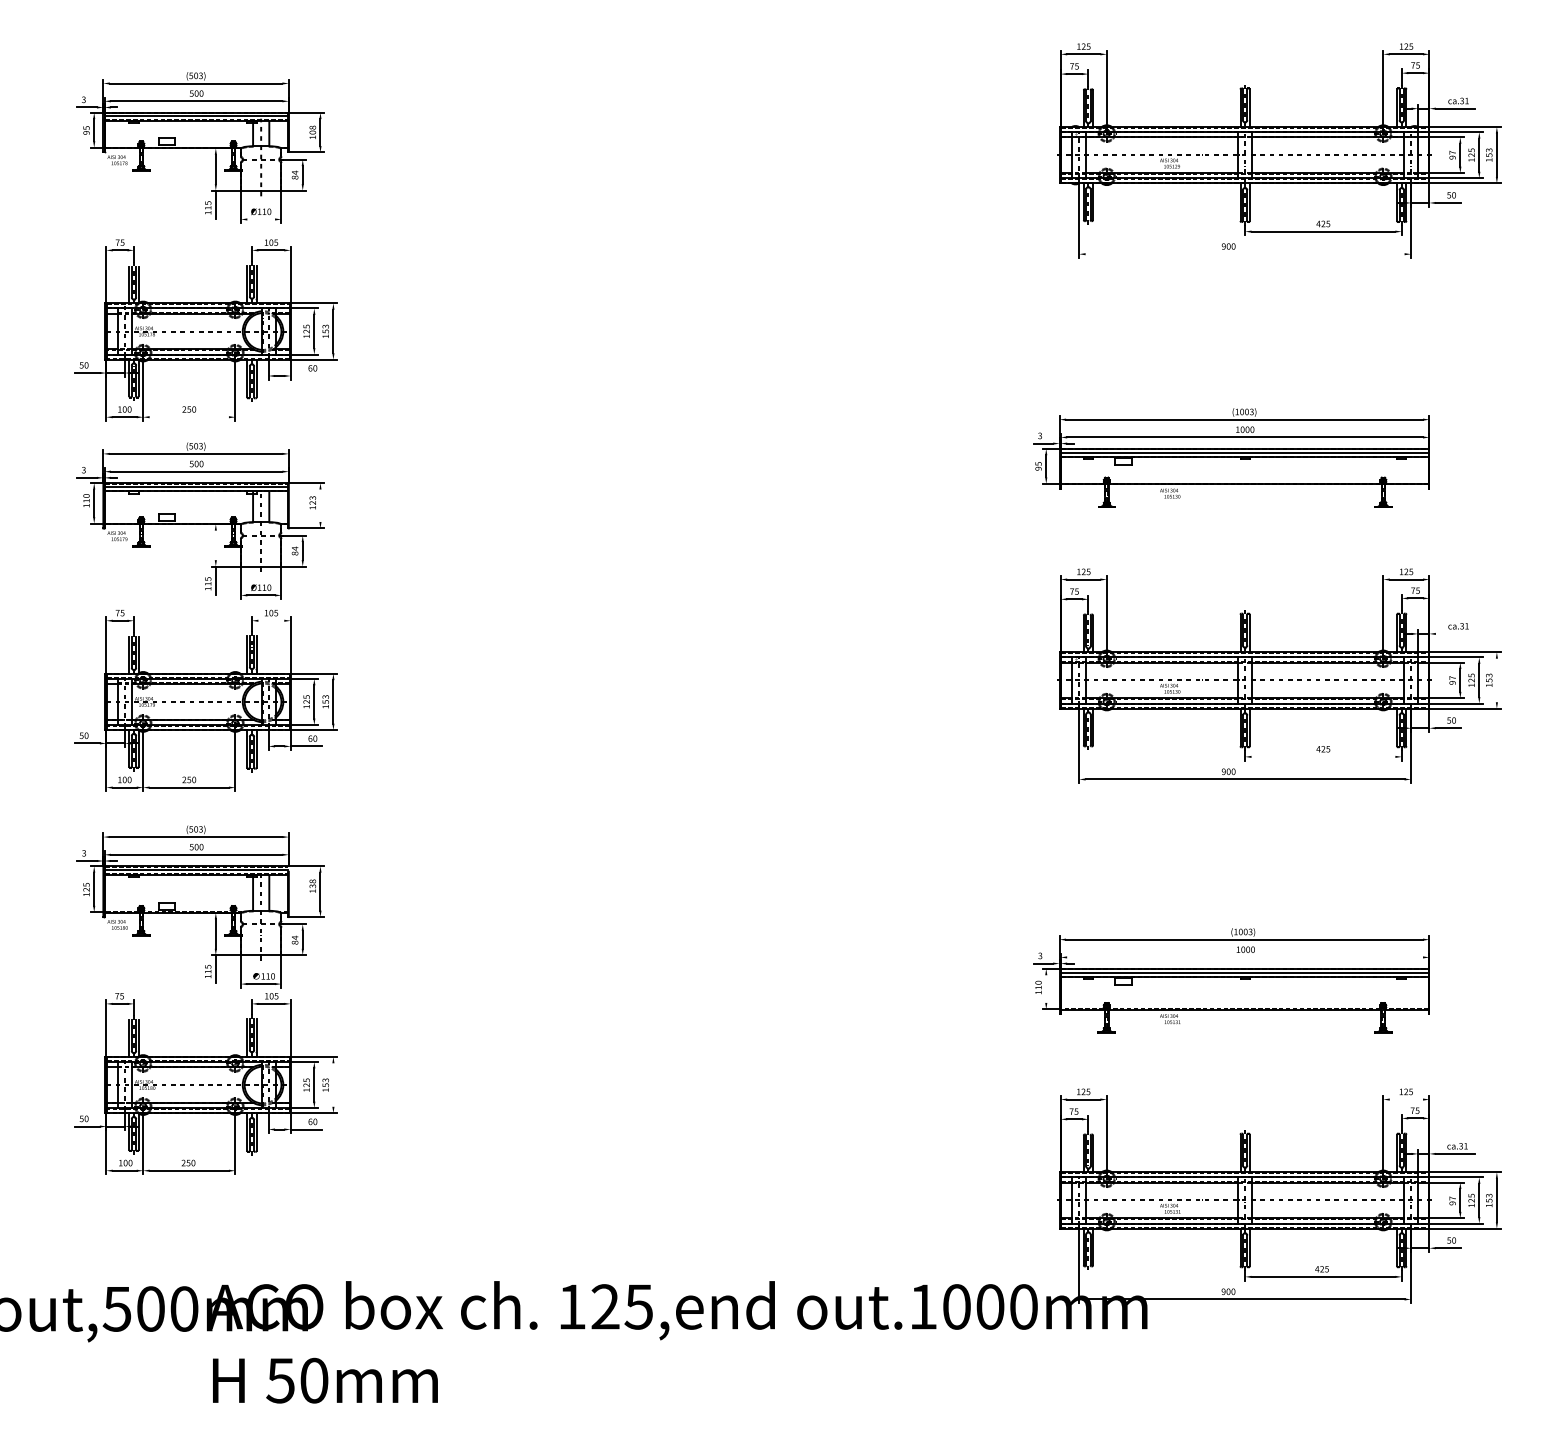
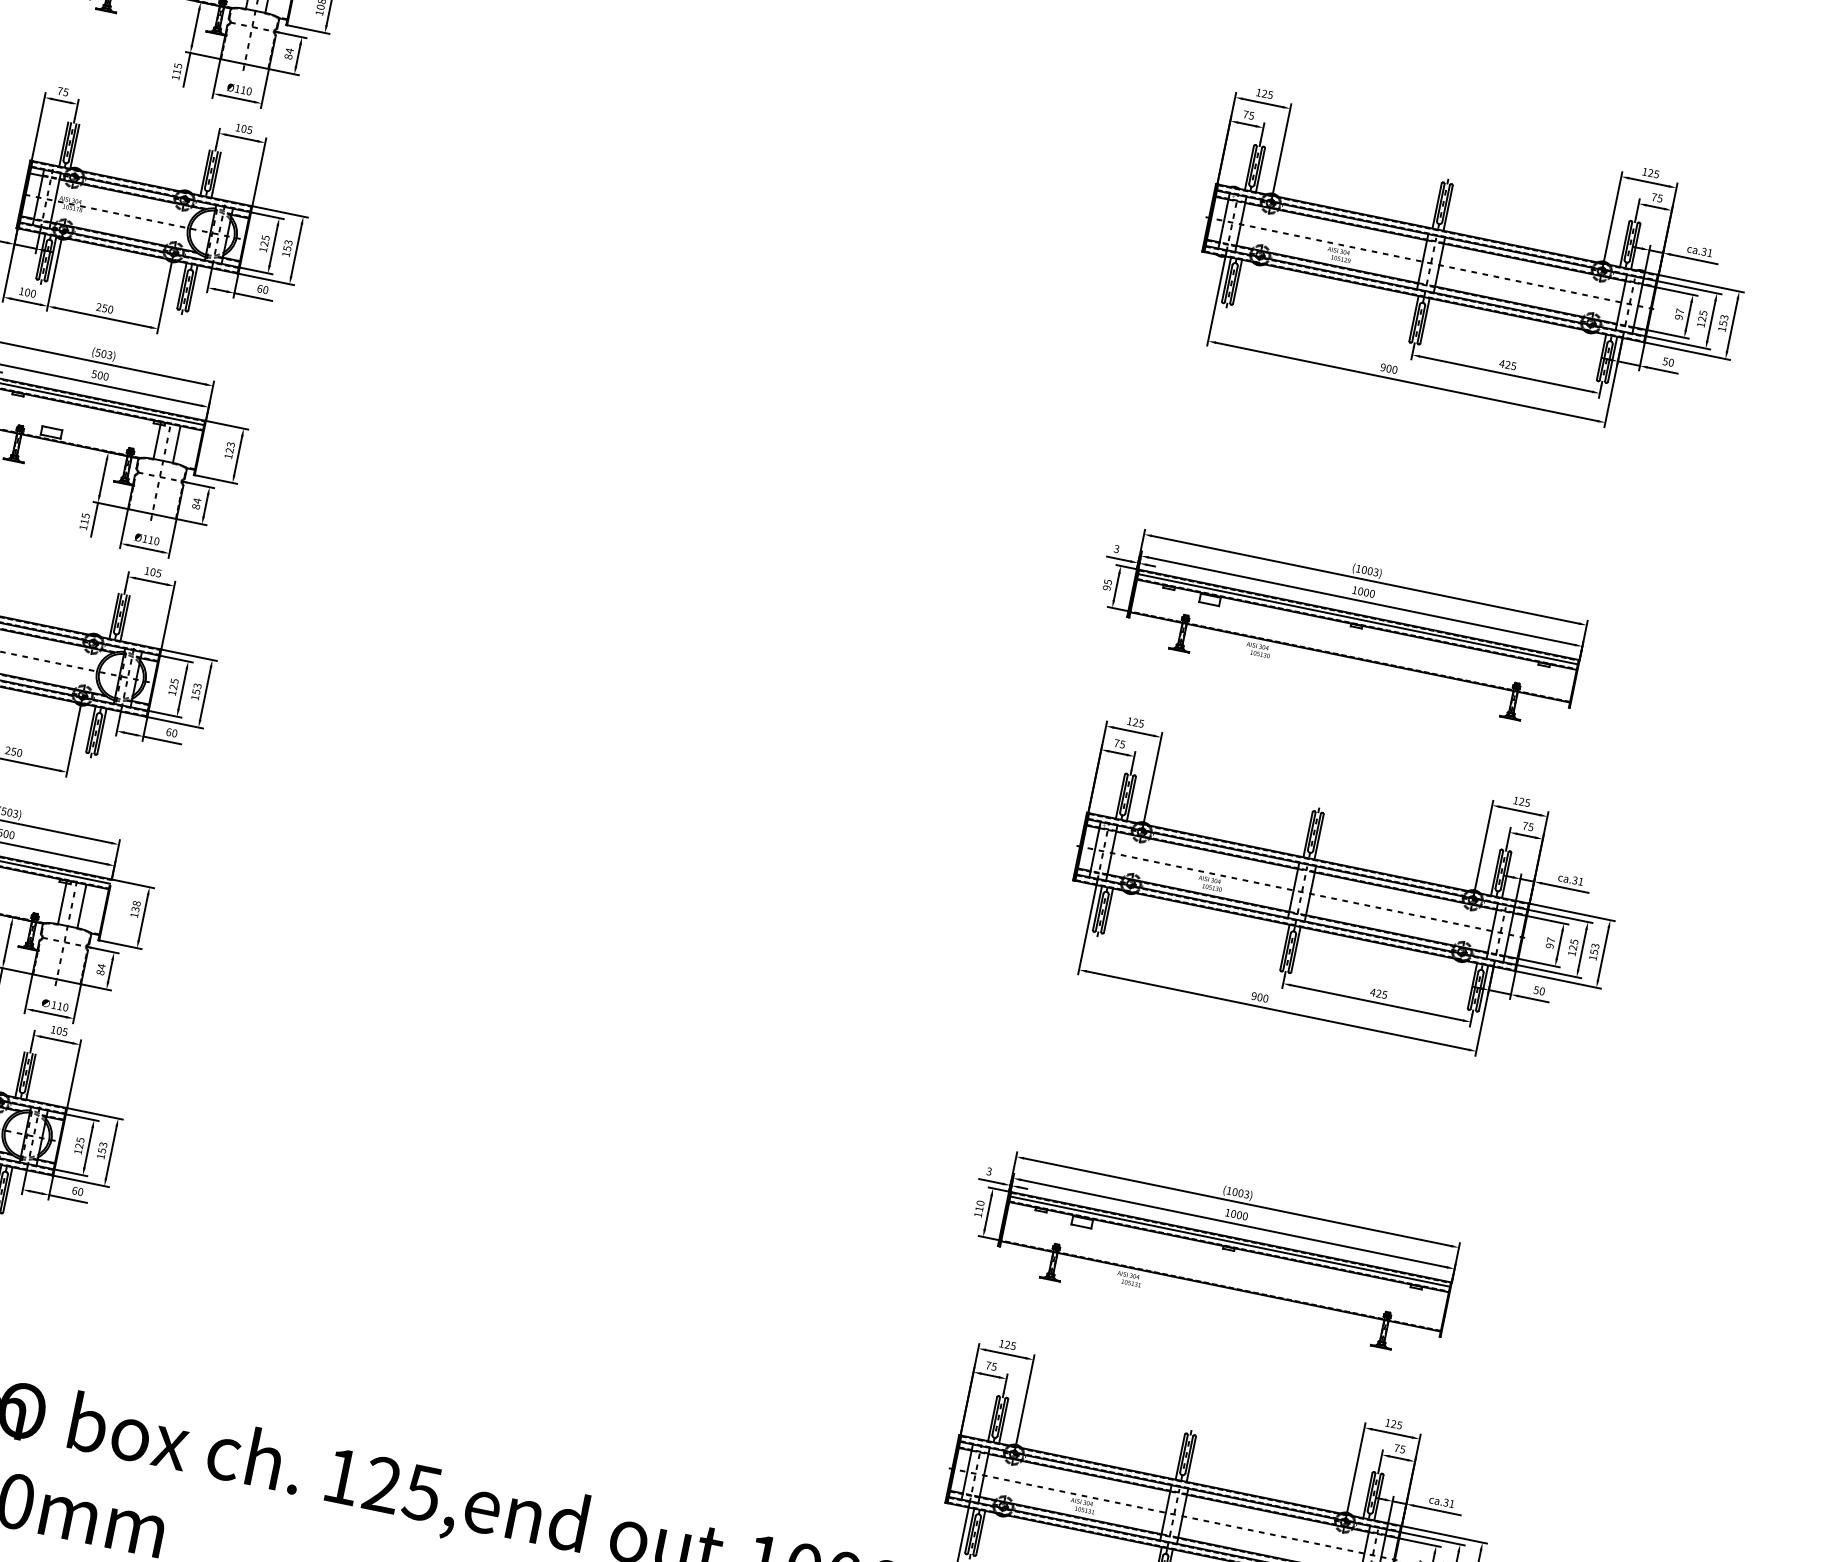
line: (261, 219) -> (237, 98), added
line: (1244, 254) -> (1405, 382), added
line: (306, 376) -> (253, 297), added
line: (188, 417) -> (101, 317), added
line: (320, 505) -> (238, 455), added
line: (215, 545) -> (102, 477), added
line: (271, 620) -> (151, 581), added
line: (1454, 633) -> (1564, 887), added
line: (1496, 680) -> (1602, 953), added
line: (1323, 756) -> (1377, 1002), added
line: (1245, 957) -> (1234, 1223), added
line: (1046, 988) -> (988, 1212), added
line: (333, 1084) -> (111, 1151), added
line: (1406, 1099) -> (1392, 1433), added

